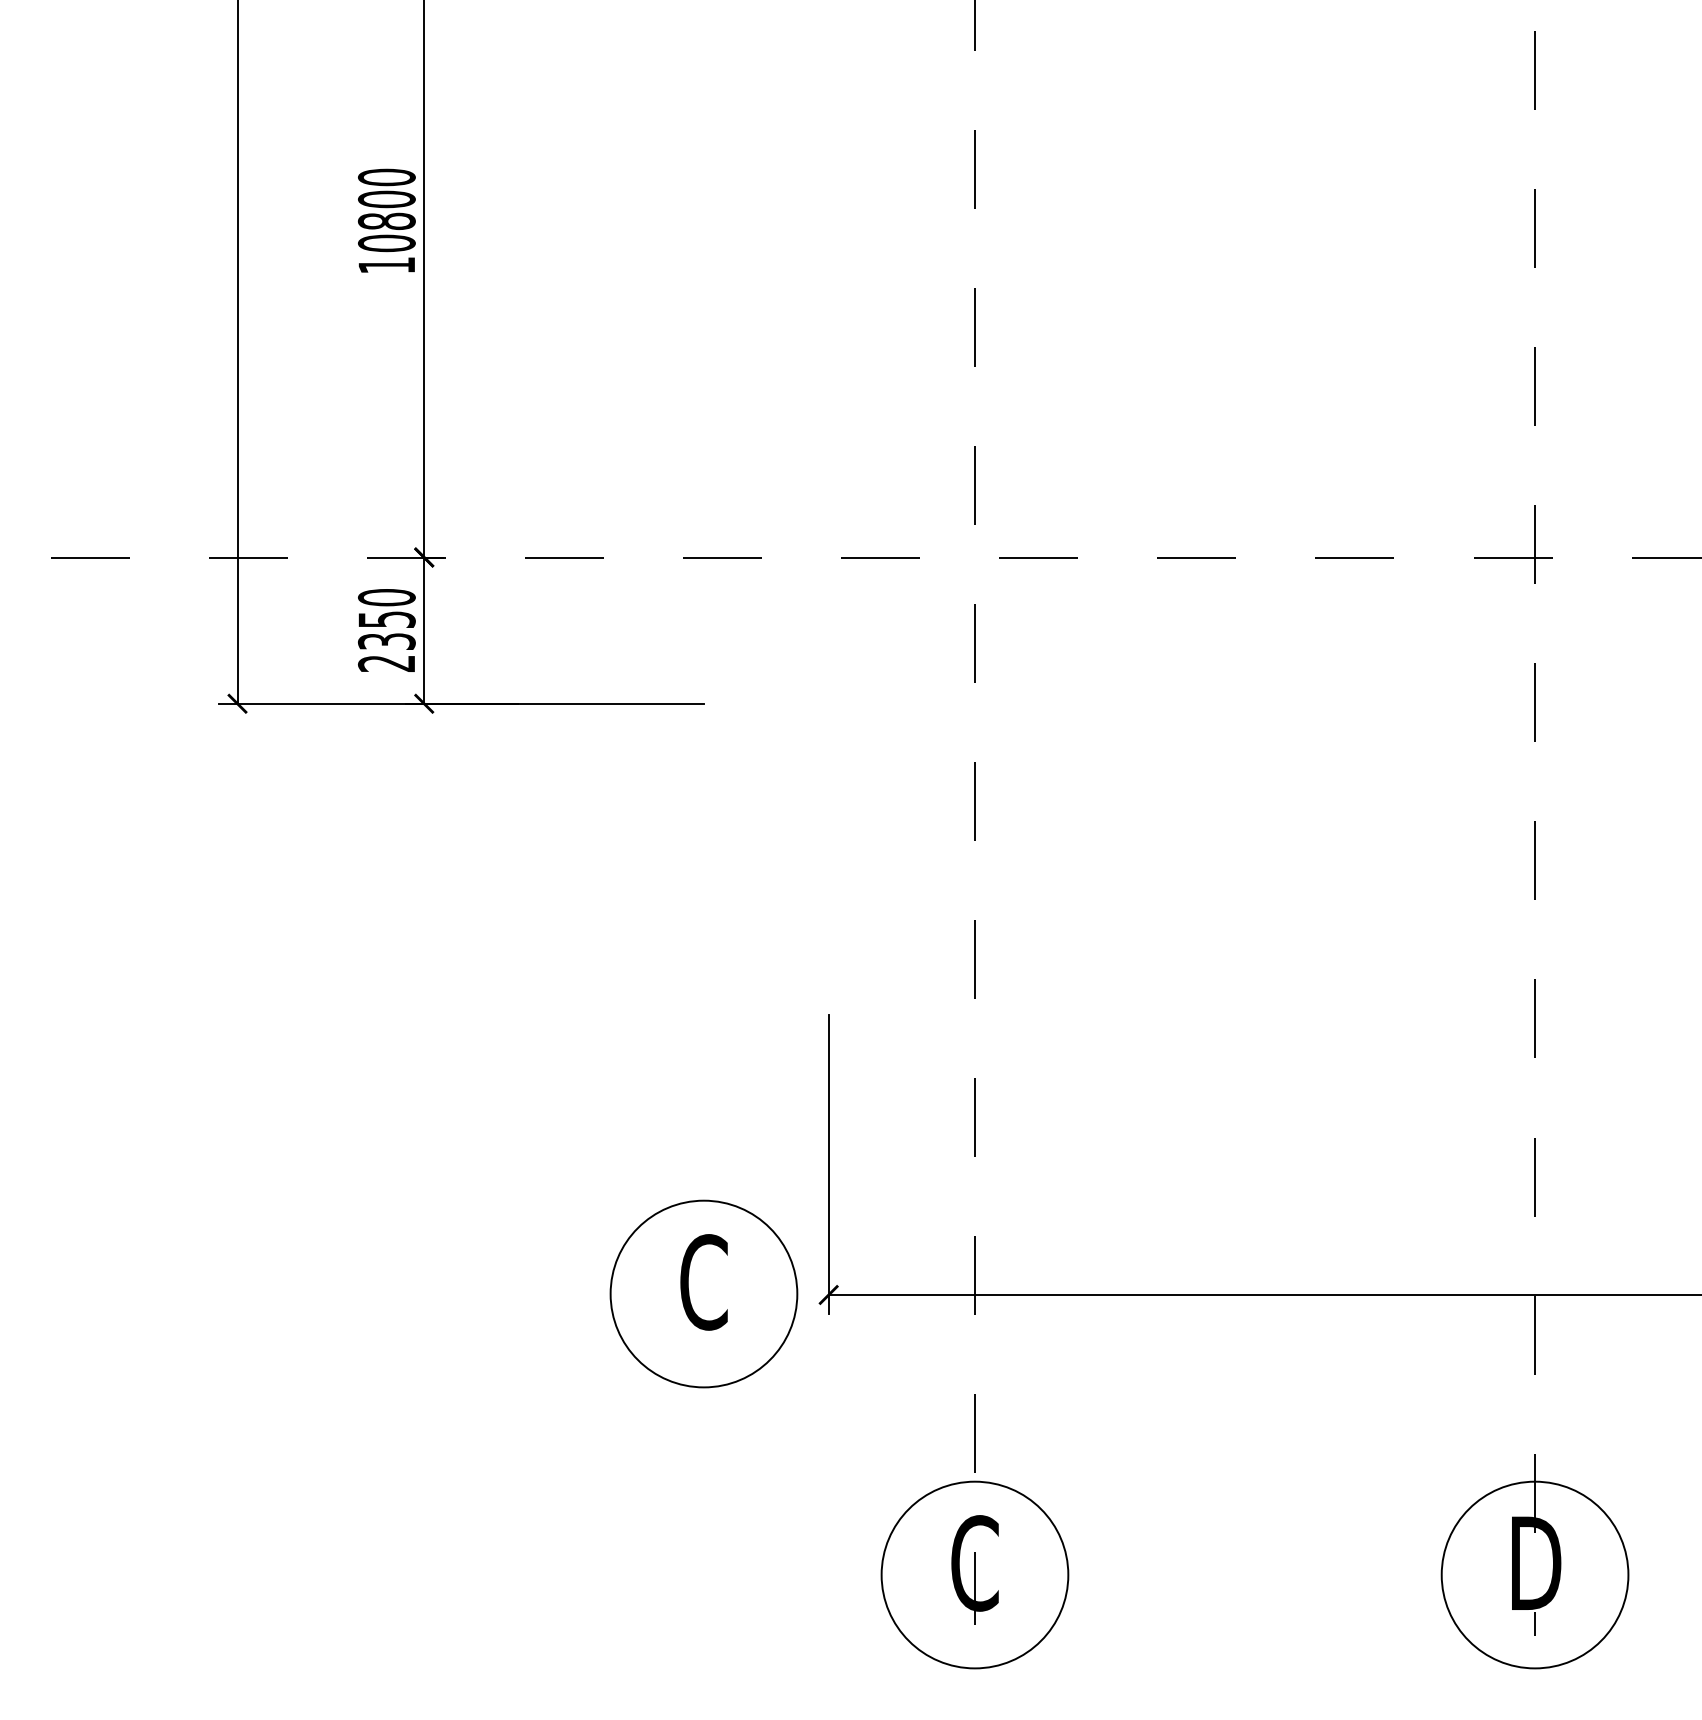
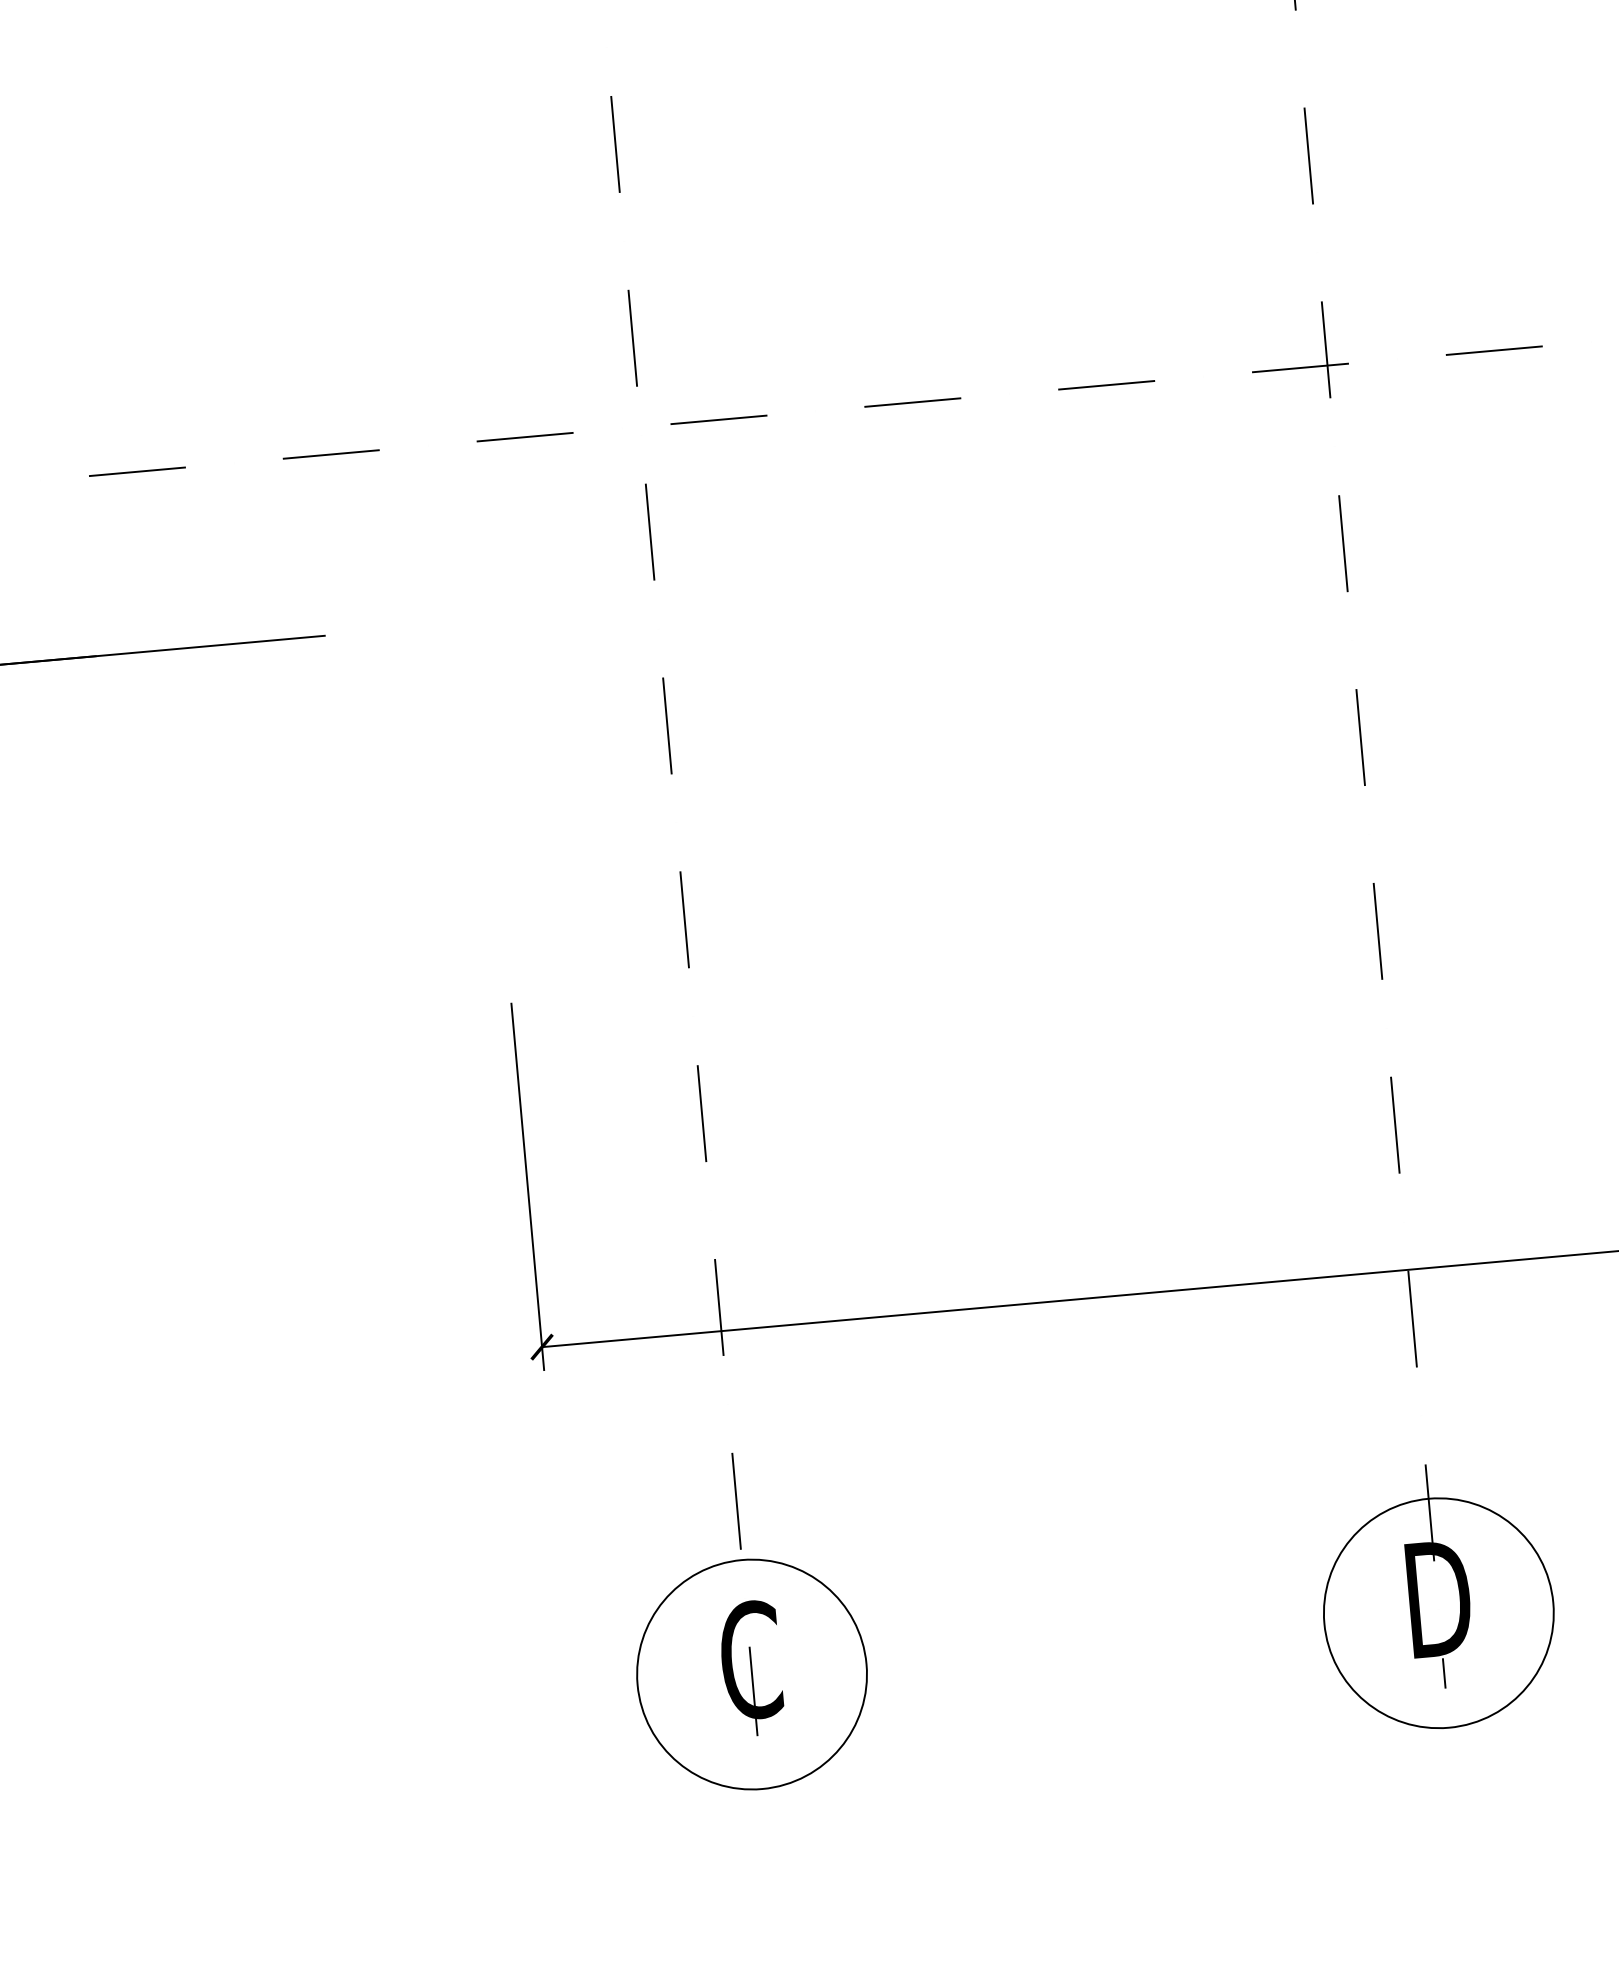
part: (703, 1293) -> (388, 1359), removed

